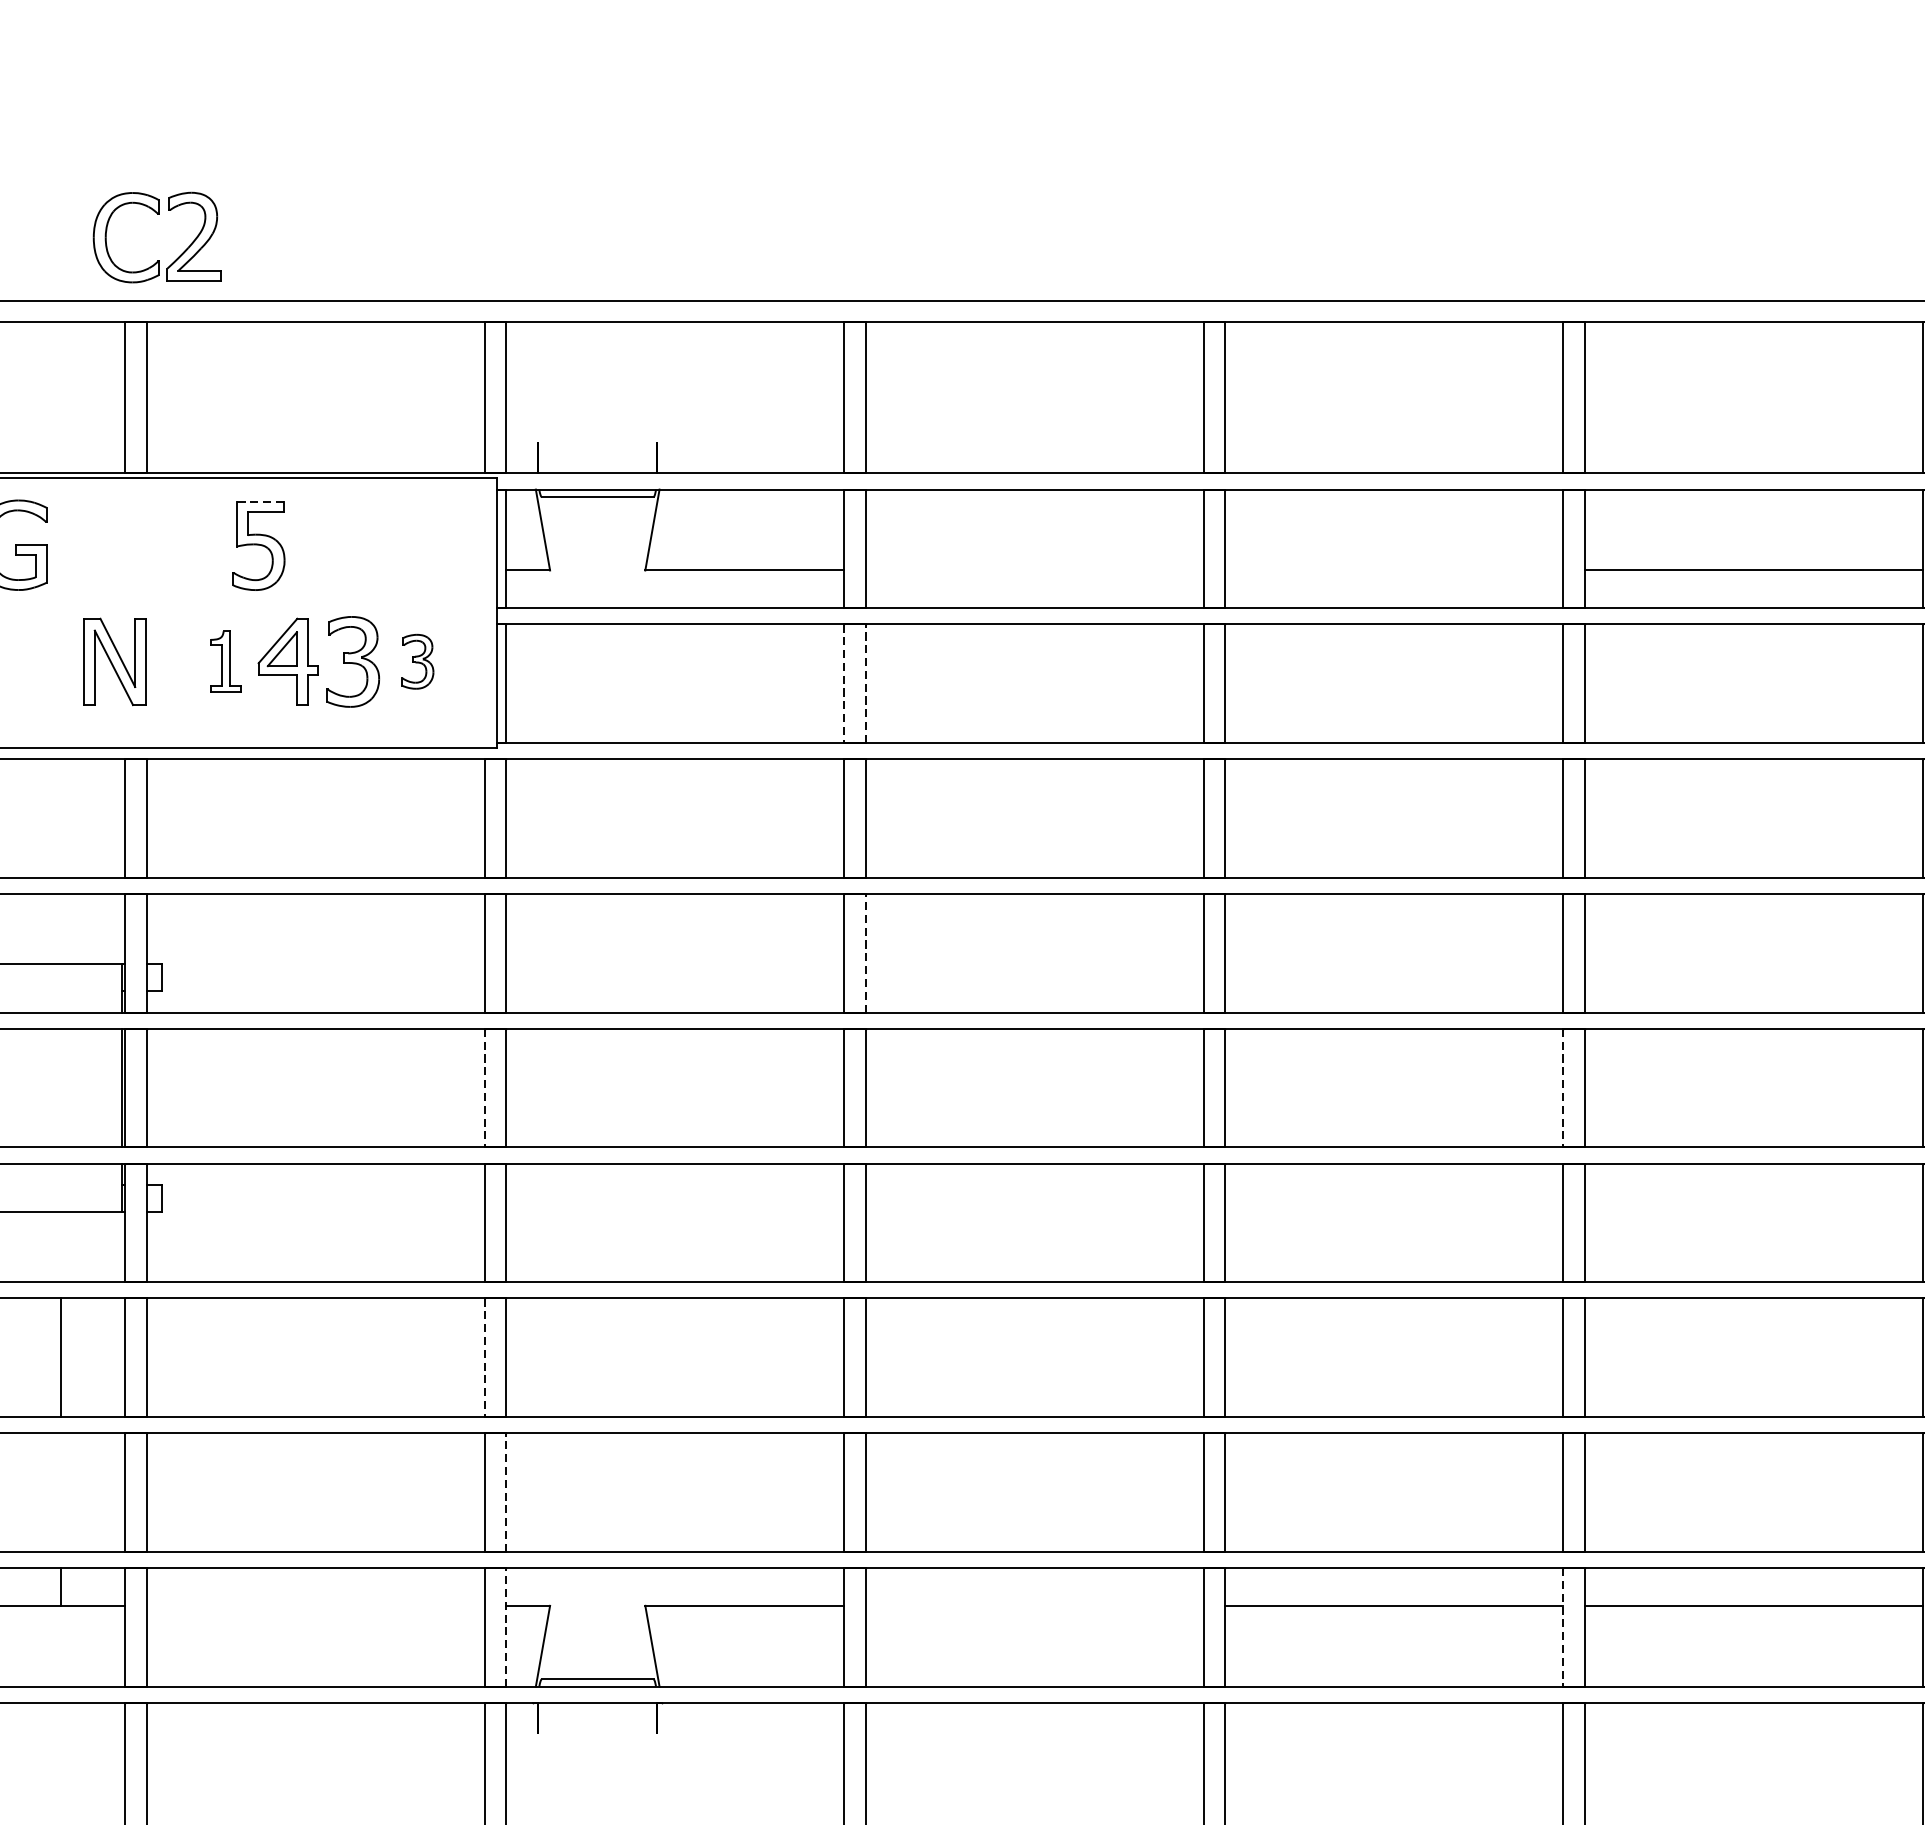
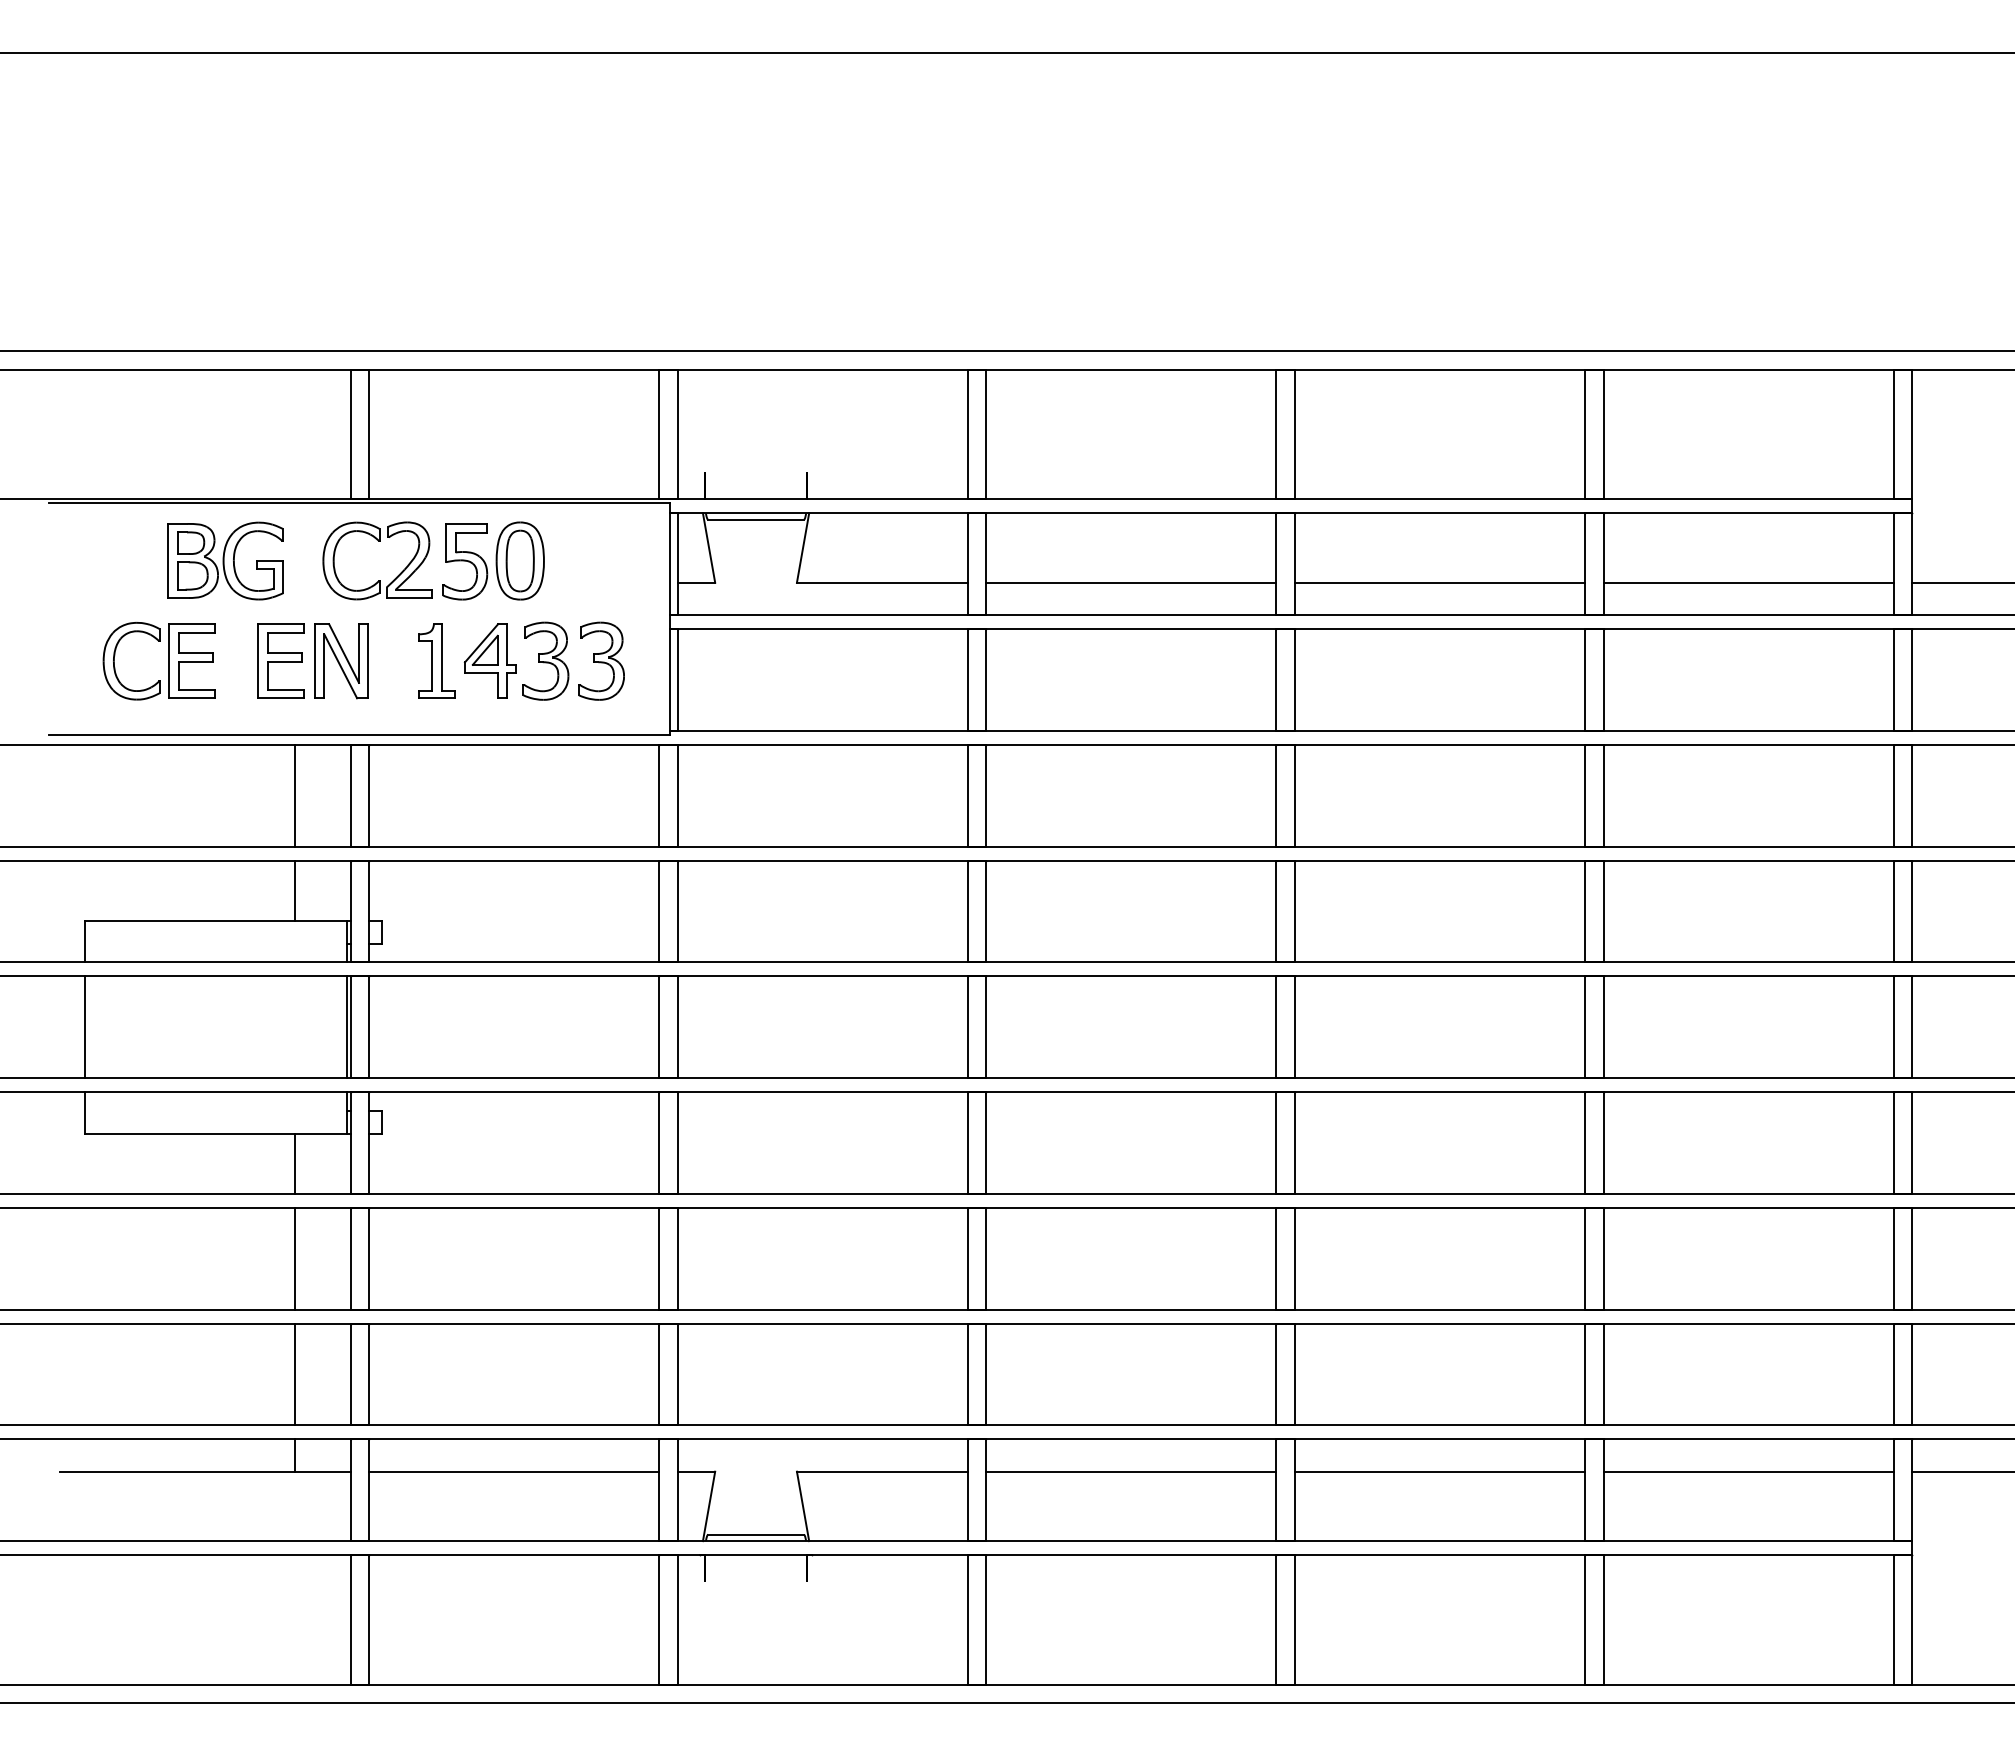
part: (157, 214) -> (378, 541), moved
line: (259, 501) -> (465, 523), dashed -> solid
part: (322, 544) -> (519, 560), added
line: (1034, 570) -> (1131, 582), added
line: (1393, 570) -> (1439, 582), added
part: (43, 661) -> (280, 660), added
part: (225, 661) -> (436, 660), size x1.43
part: (417, 661) -> (601, 660), size x1.67
line: (843, 683) -> (967, 679), dashed -> solid
line: (866, 683) -> (986, 679), dashed -> solid
line: (61, 818) -> (295, 795), added
line: (61, 928) -> (295, 890), added
line: (866, 953) -> (986, 911), dashed -> solid
line: (485, 1088) -> (659, 1027), dashed -> solid
line: (1563, 1088) -> (1585, 1027), dashed -> solid
line: (61, 1246) -> (295, 1163), added
line: (485, 1357) -> (659, 1258), dashed -> solid
line: (61, 1492) -> (295, 1374), added
line: (506, 1492) -> (677, 1374), dashed -> solid
line: (316, 1605) -> (514, 1471), added
line: (1034, 1605) -> (1131, 1471), added
line: (506, 1627) -> (677, 1490), dashed -> solid
line: (1563, 1627) -> (1585, 1490), dashed -> solid

